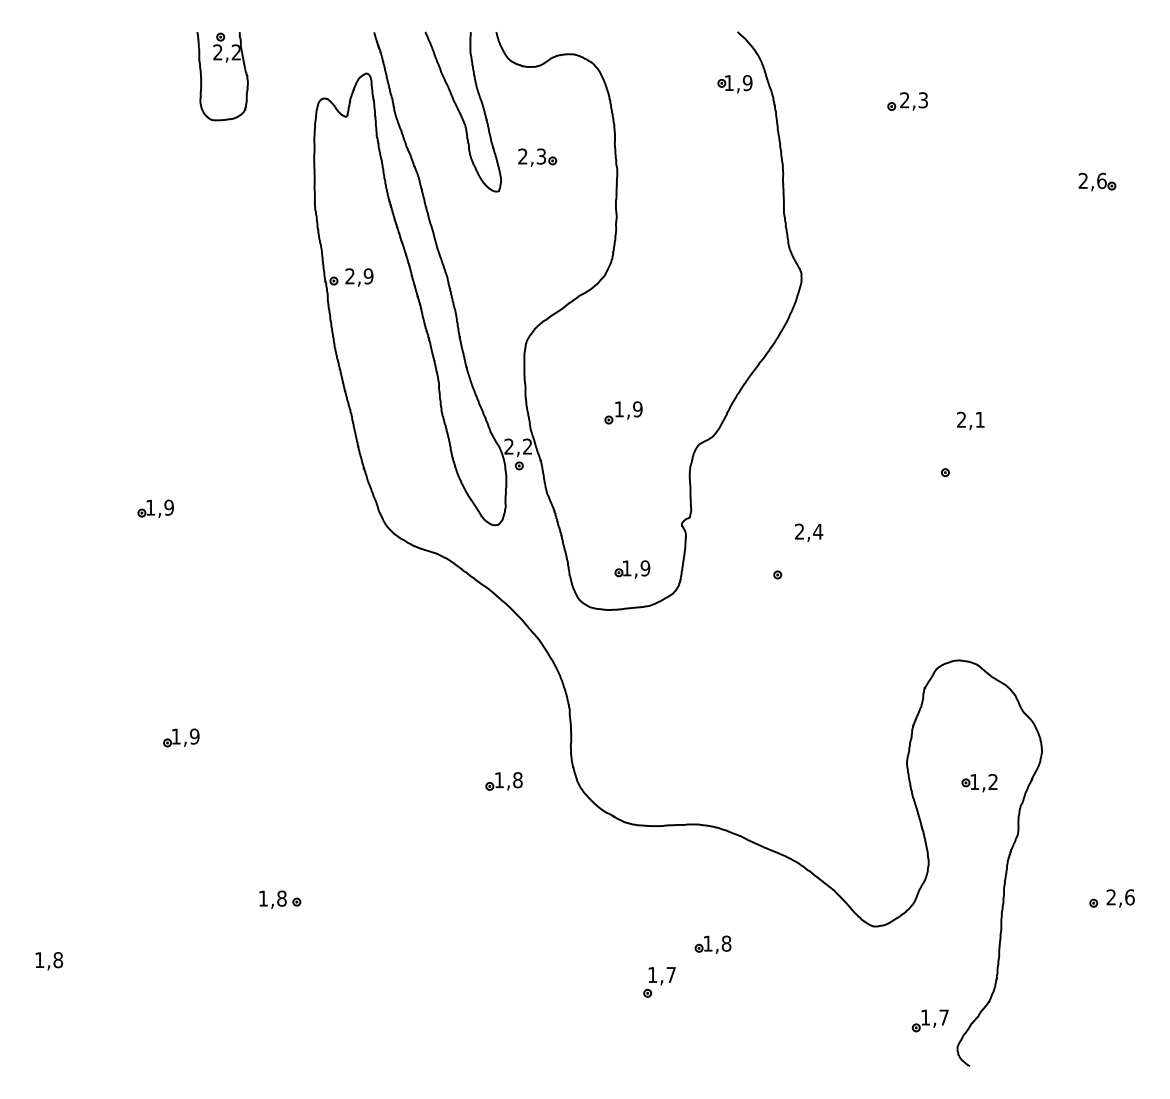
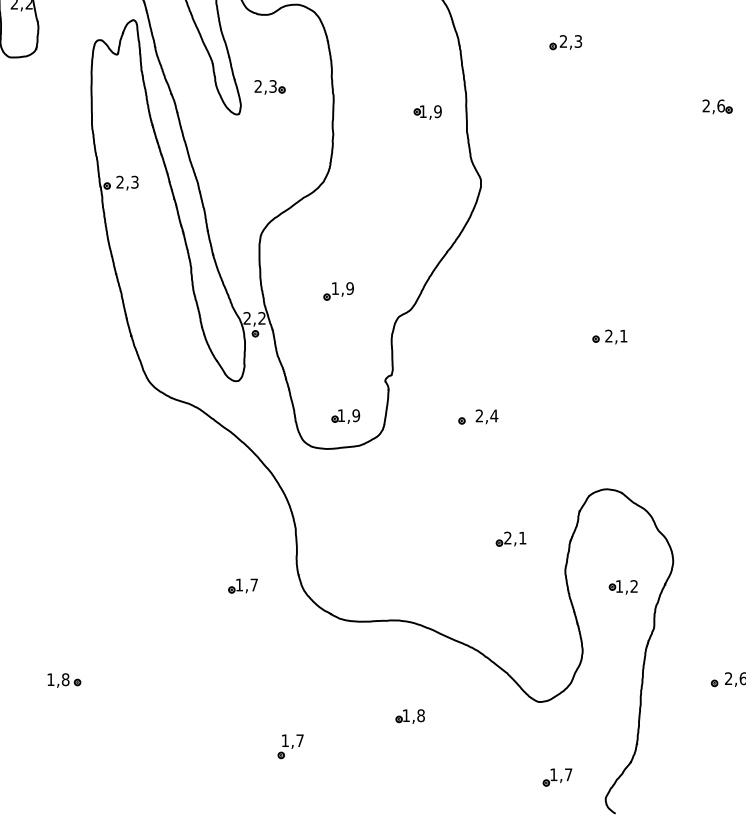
part: (734, 84) -> (427, 112), moved
text: (368, 276) -> (134, 182), 2,9 -> 2,3
text: (970, 420) -> (616, 336), moved
text: (809, 532) -> (487, 416), moved
part: (839, 722) -> (511, 538), added
text: (517, 780) -> (253, 585), 1,8 -> 1,7
part: (659, 982) -> (290, 746), moved
part: (929, 1020) -> (556, 777), moved

